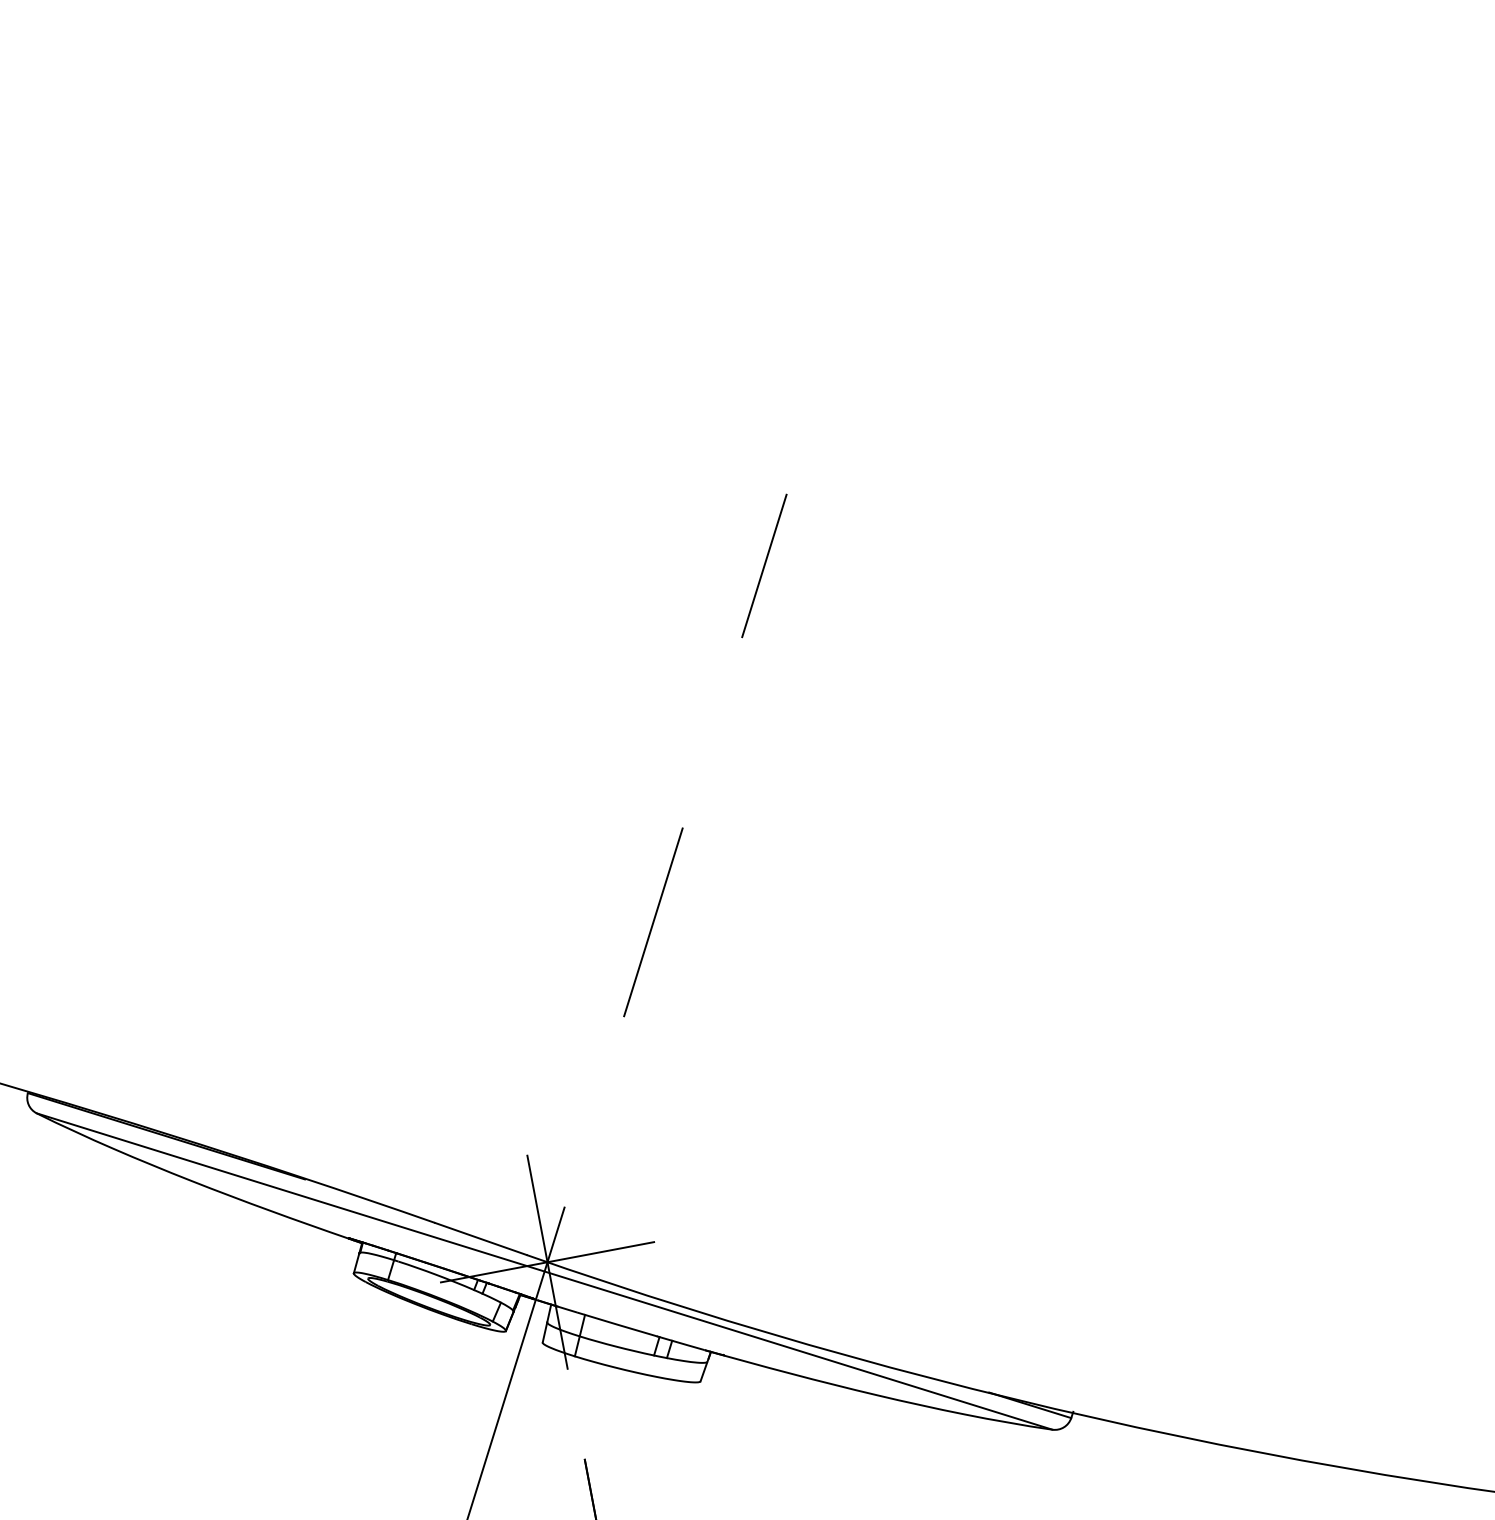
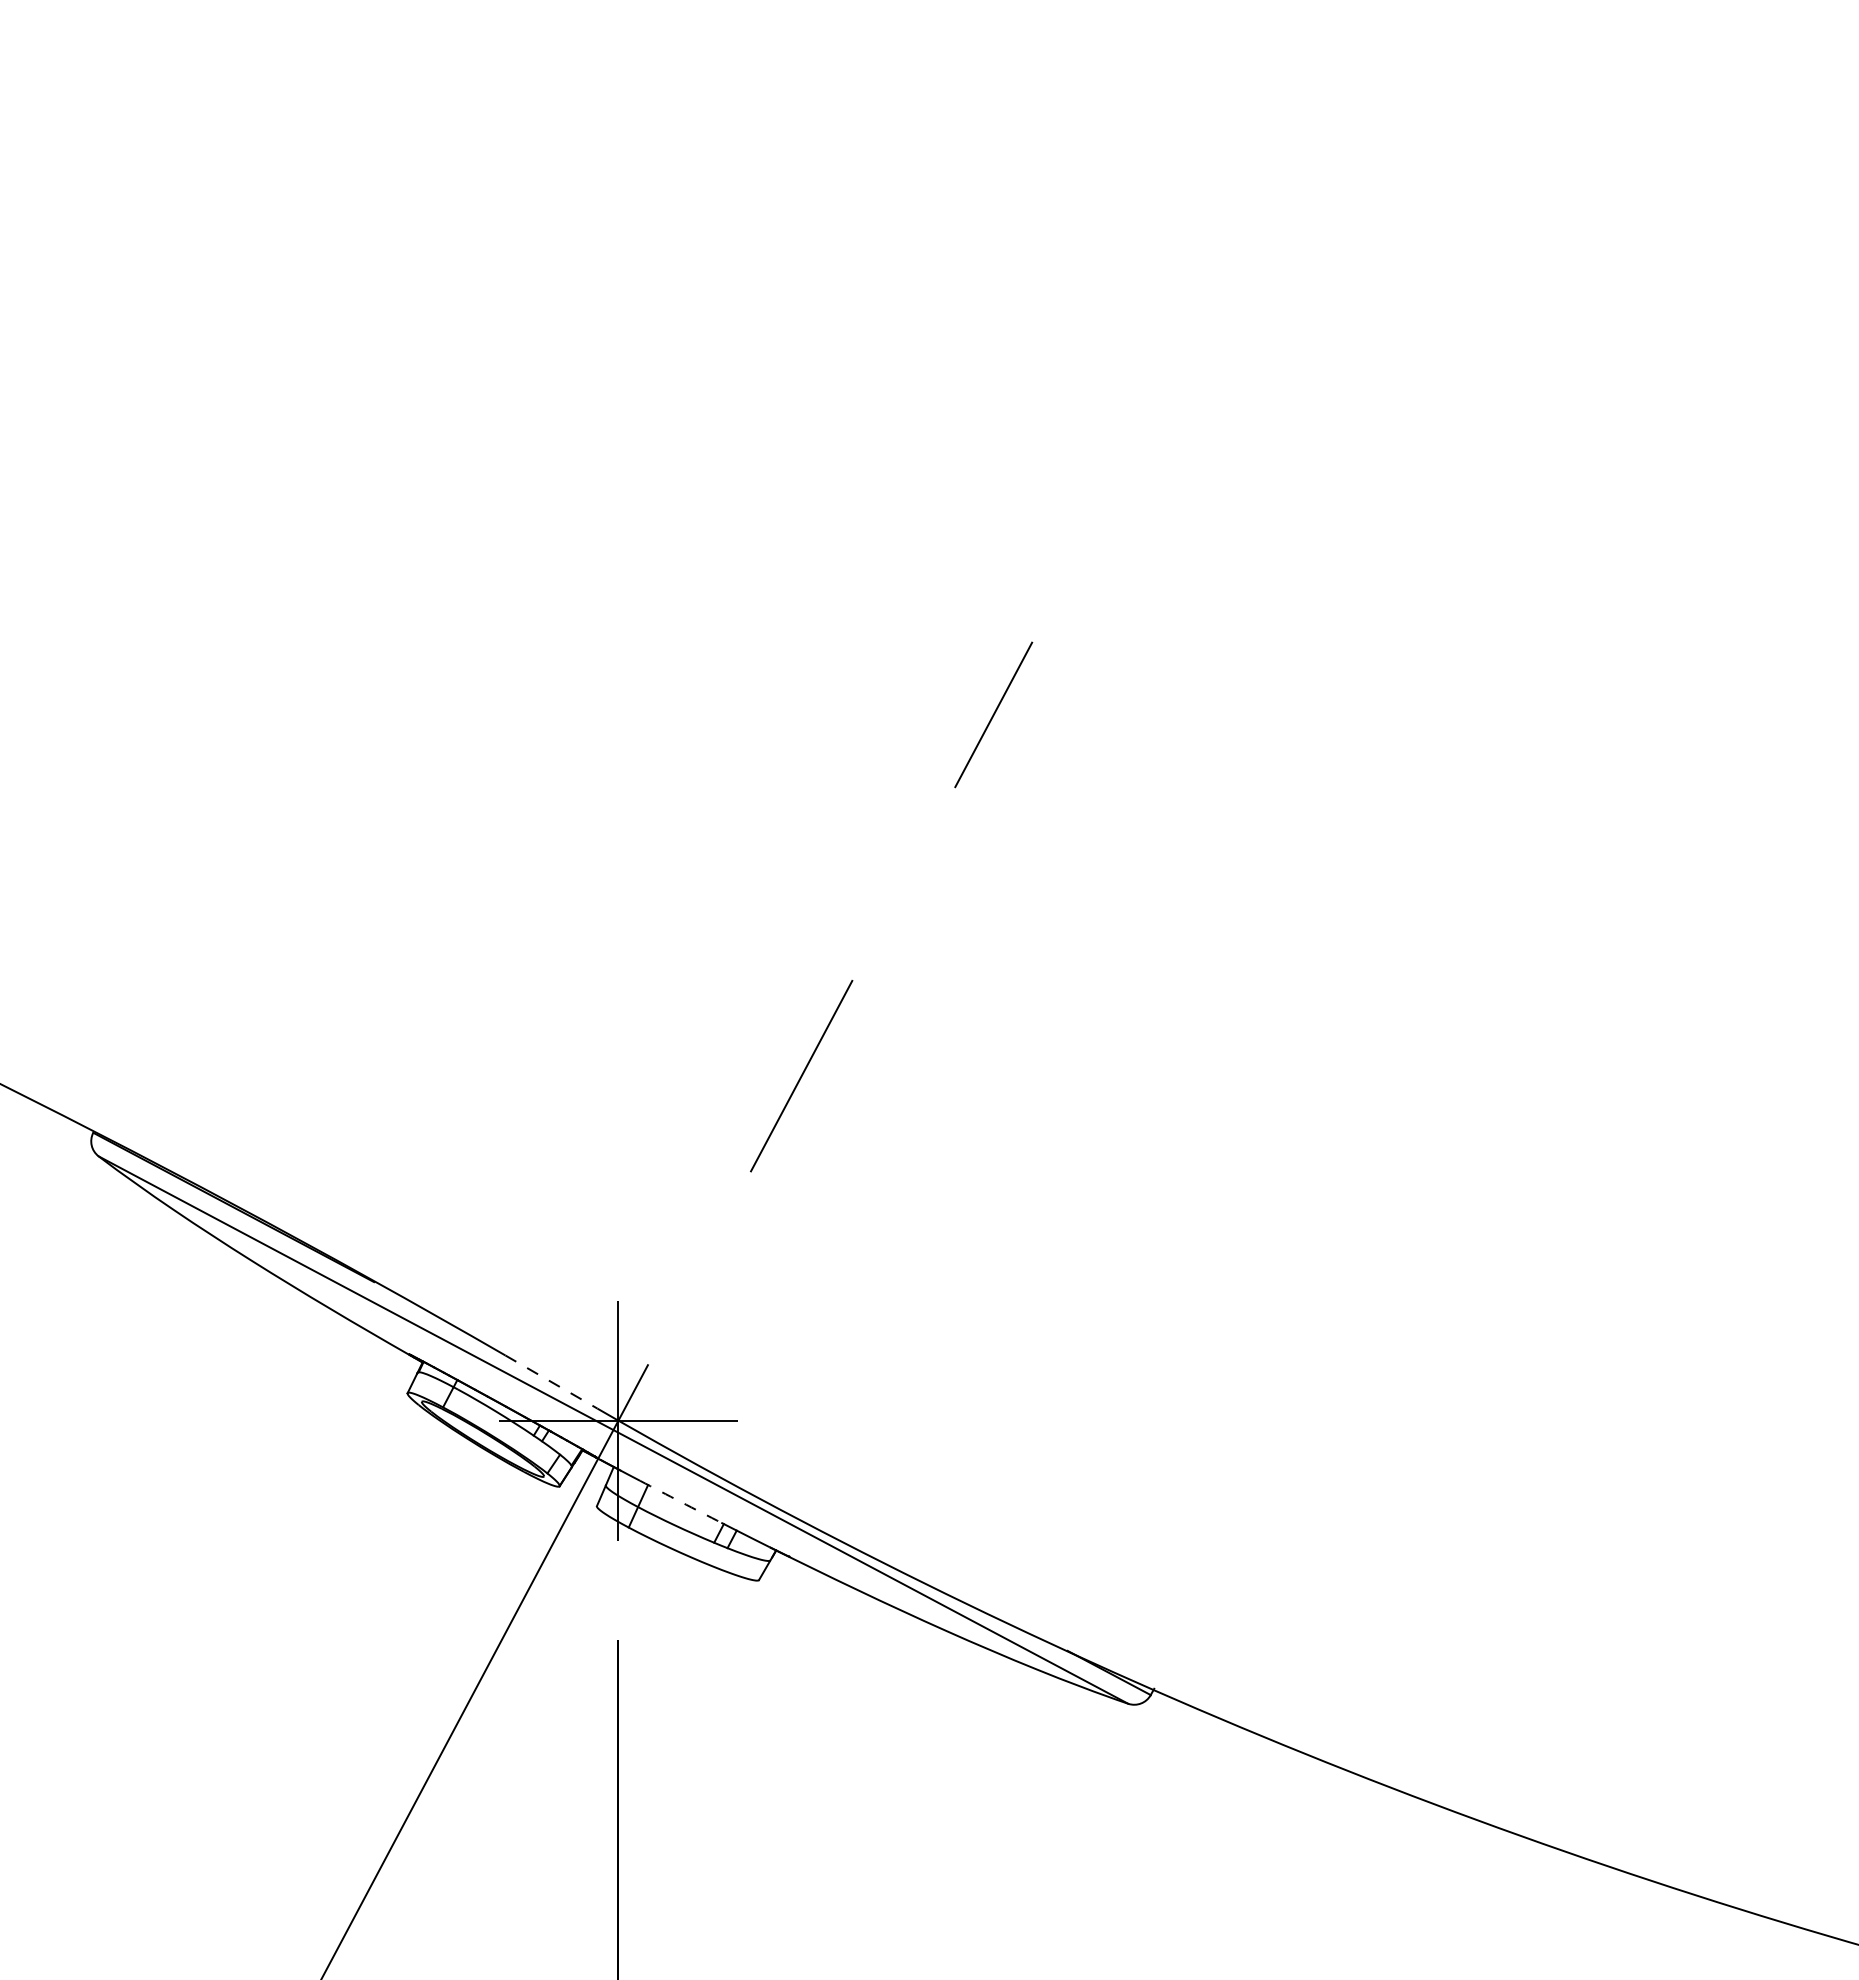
line: (481, 1239) -> (551, 1382), solid -> dashed
arc: (617, 1324) -> (681, 1502), solid -> dashed

